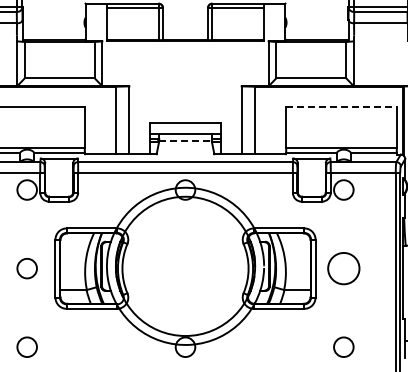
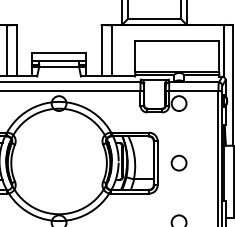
line: (342, 106) -> (178, 40), dashed -> solid
line: (186, 141) -> (59, 66), dashed -> solid
circle: (343, 268) -> (178, 163), size x0.62

